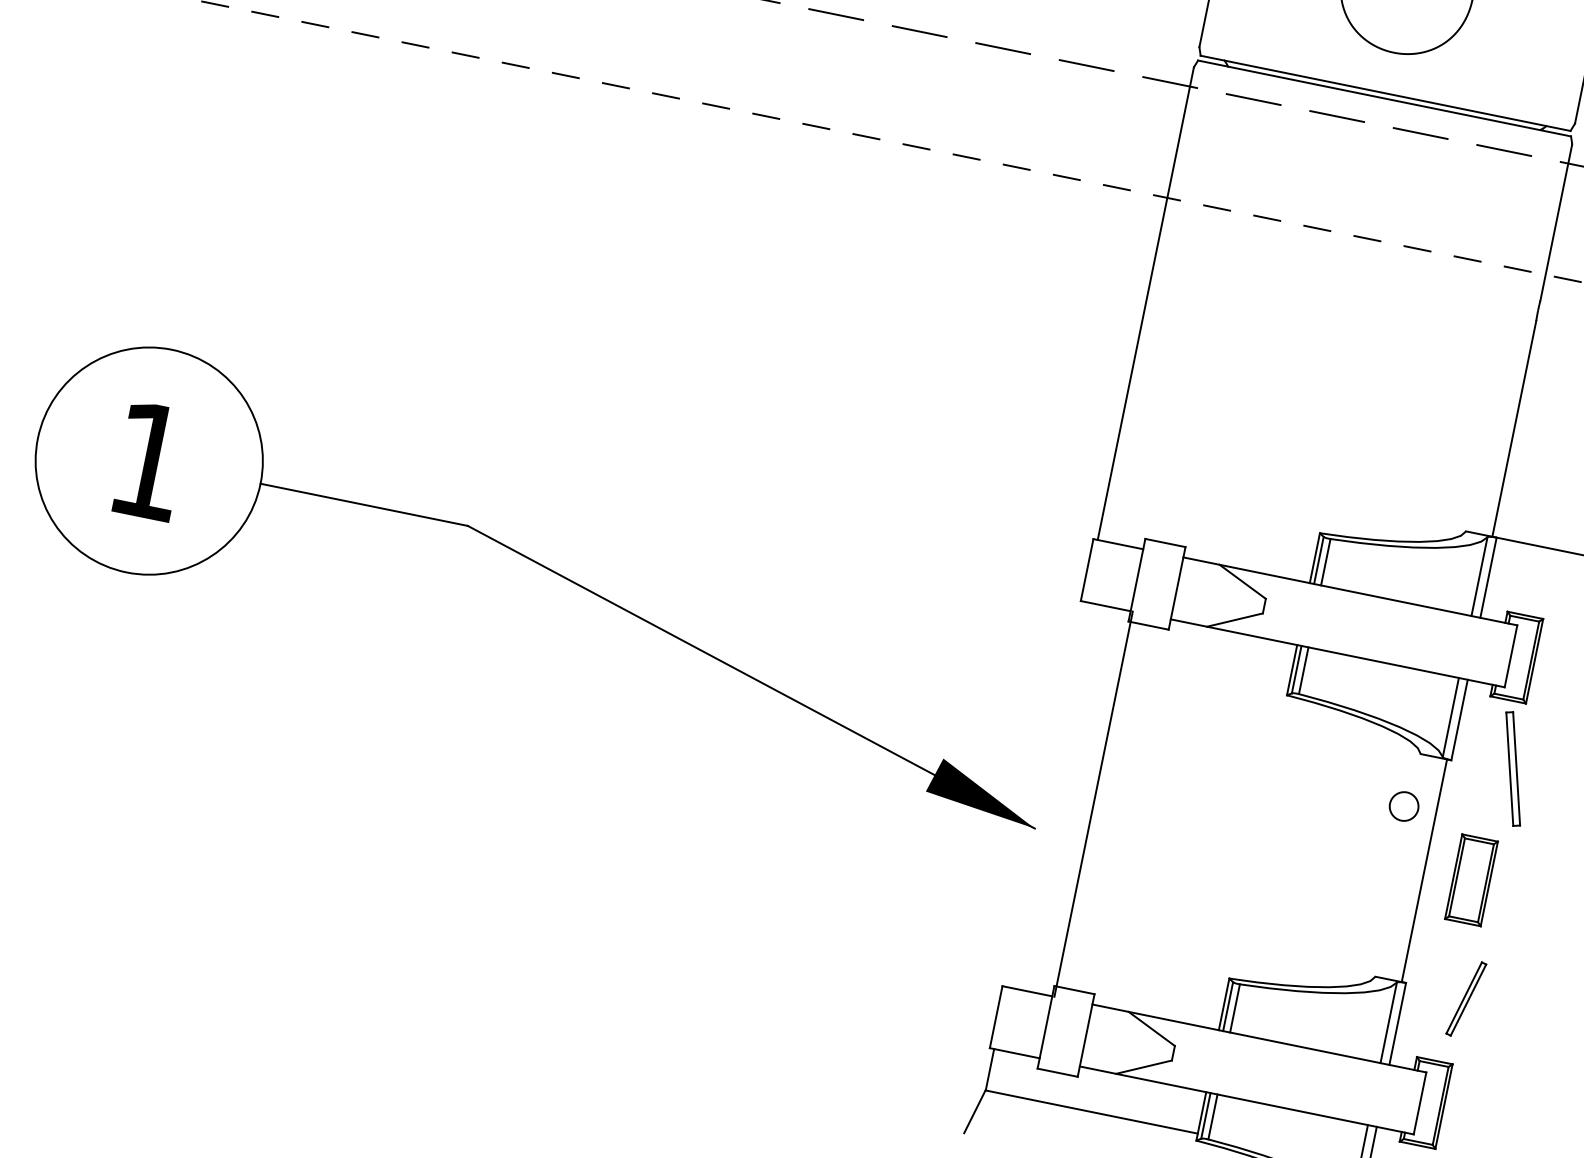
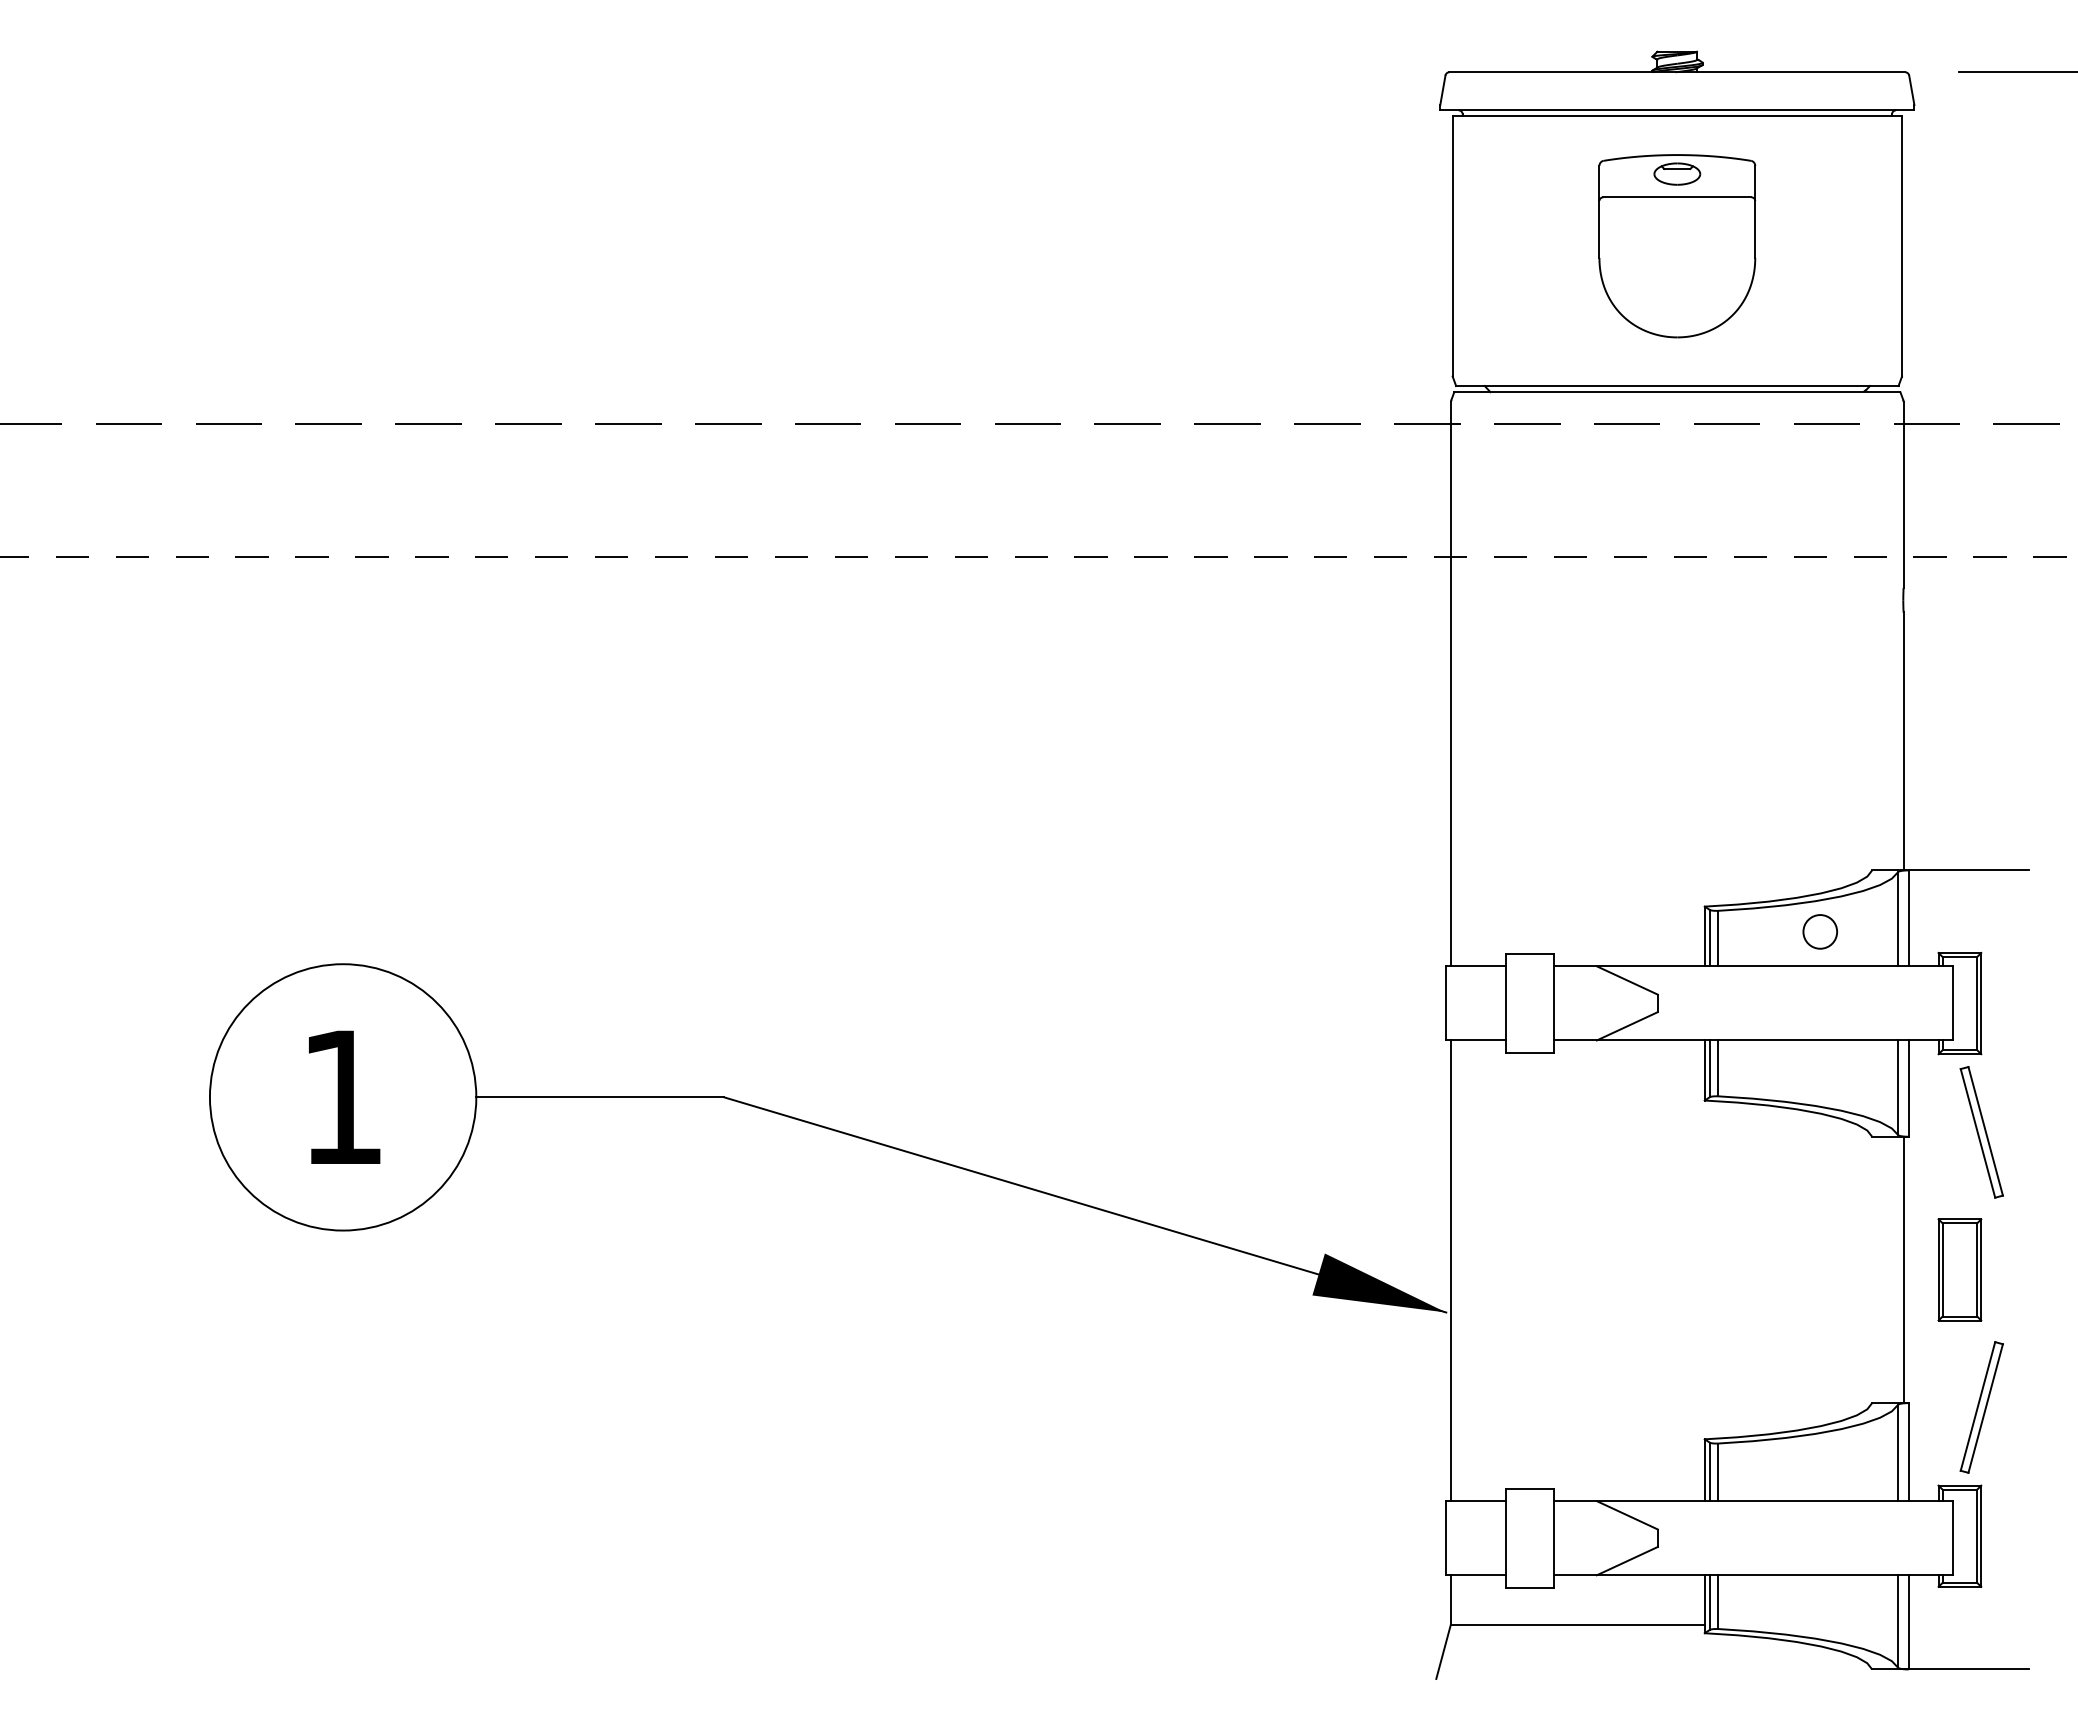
line: (1094, 804) -> (1451, 1270), moved
circle: (1403, 806) -> (1819, 931), moved
part: (1466, 999) -> (1981, 1407), size x1.43

